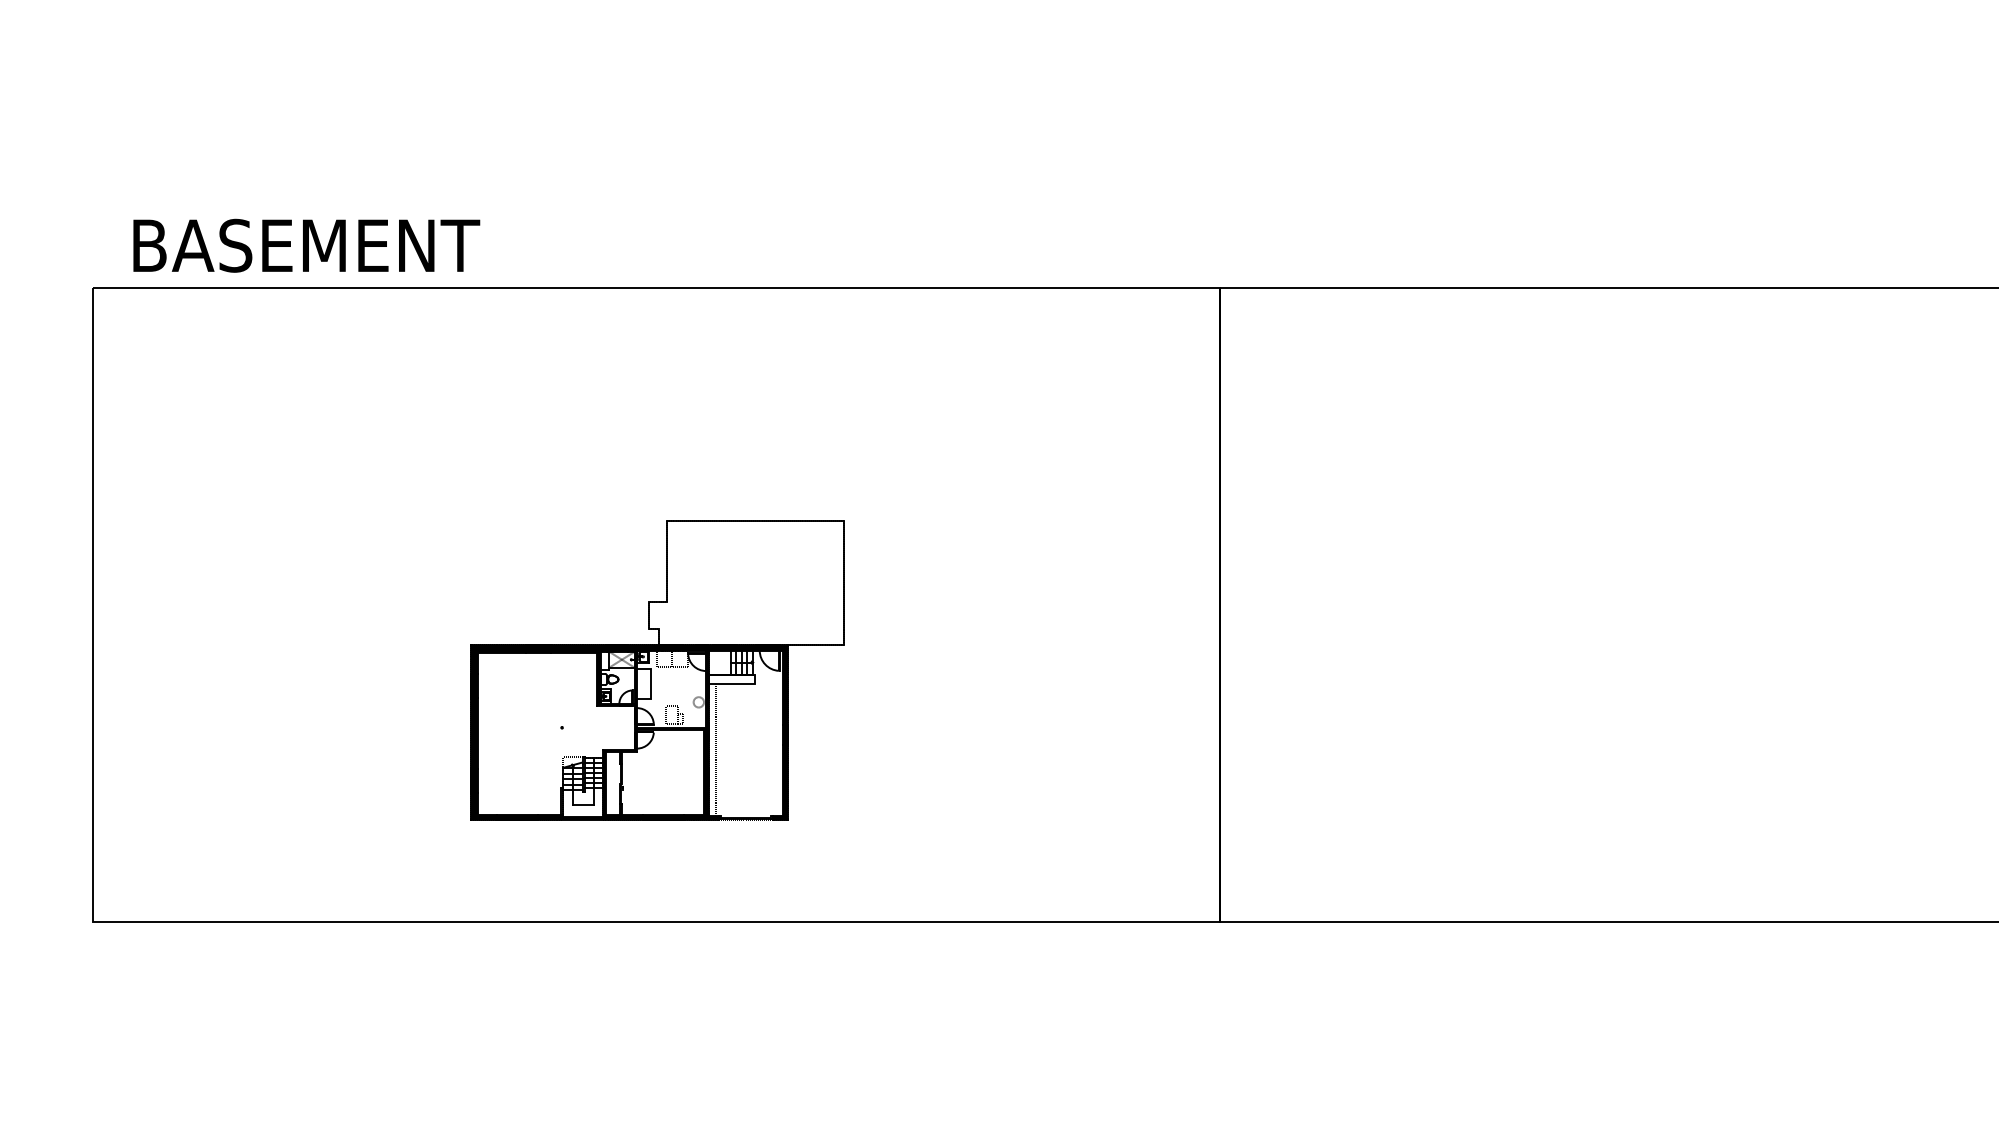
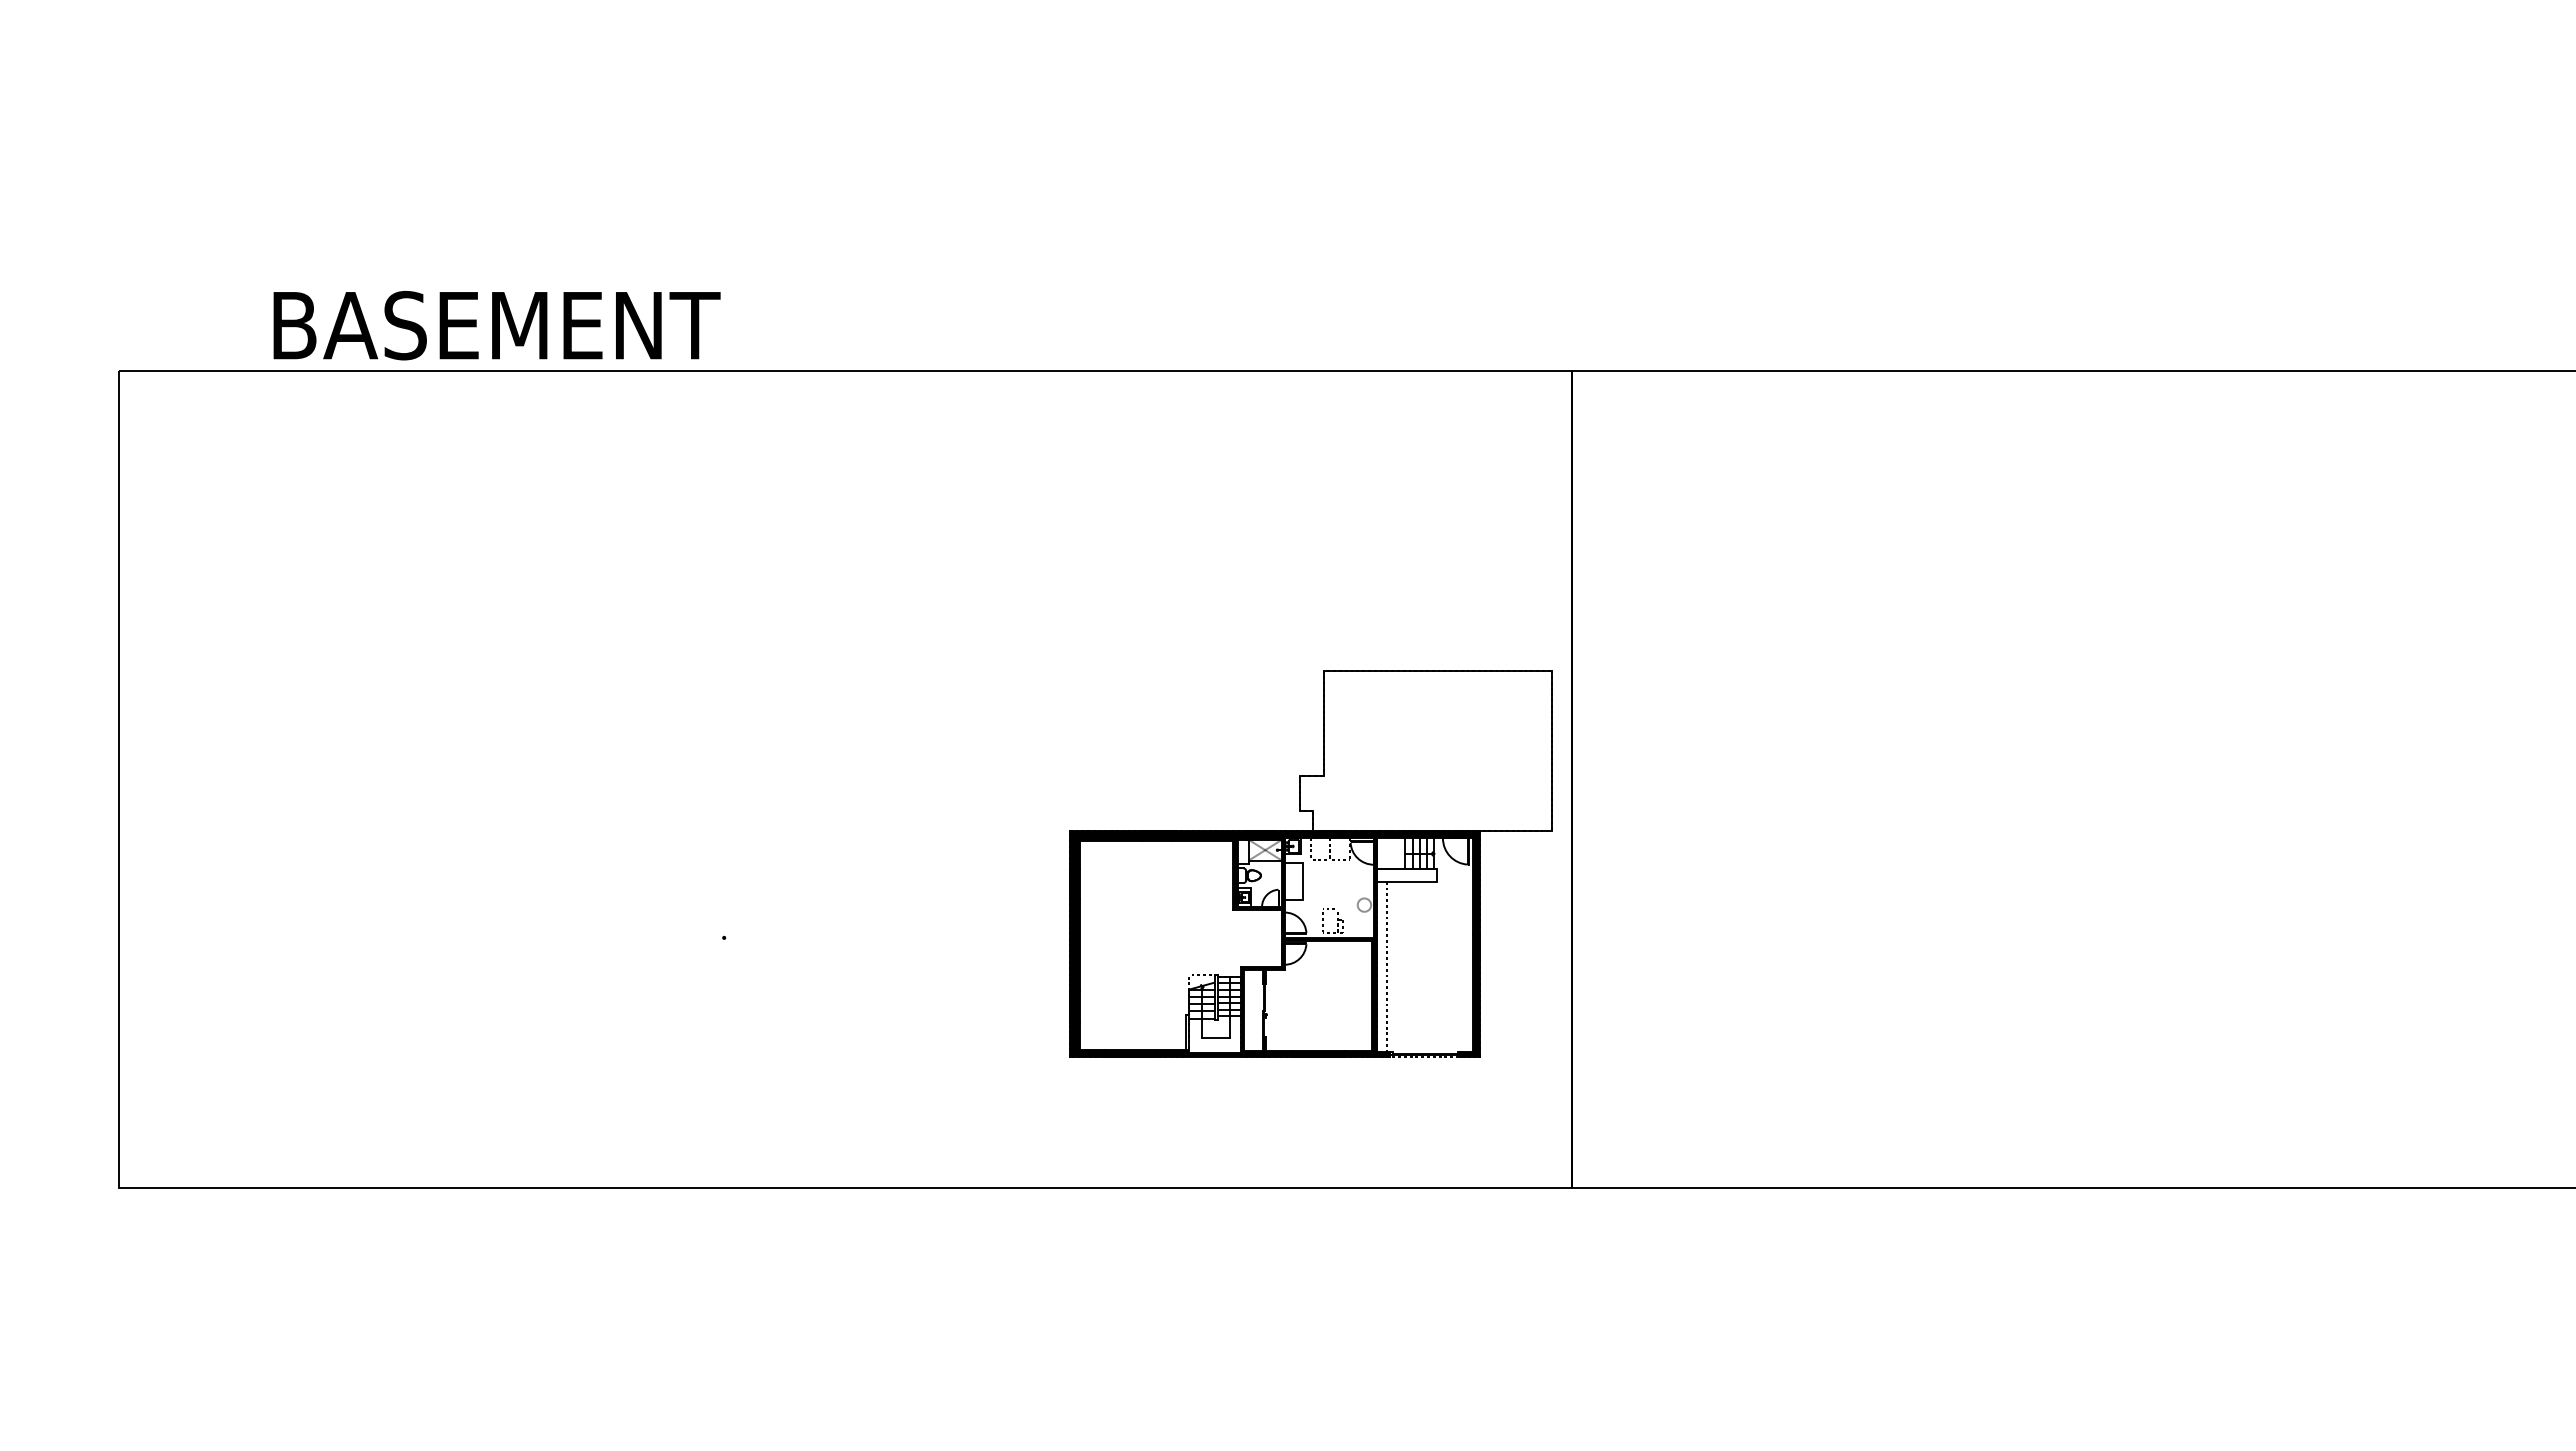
text: (306, 245) -> (496, 325), moved
part: (656, 670) -> (1310, 863), moved

